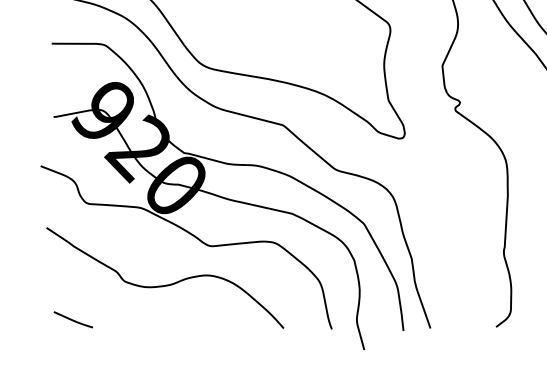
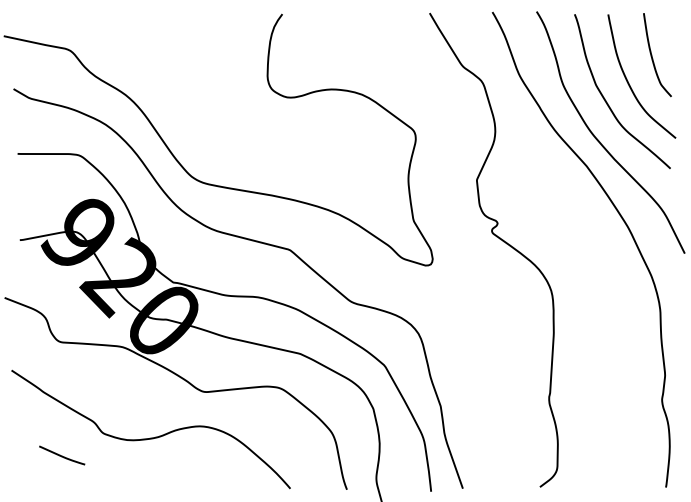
curve: (73, 319) -> (62, 455), moved

